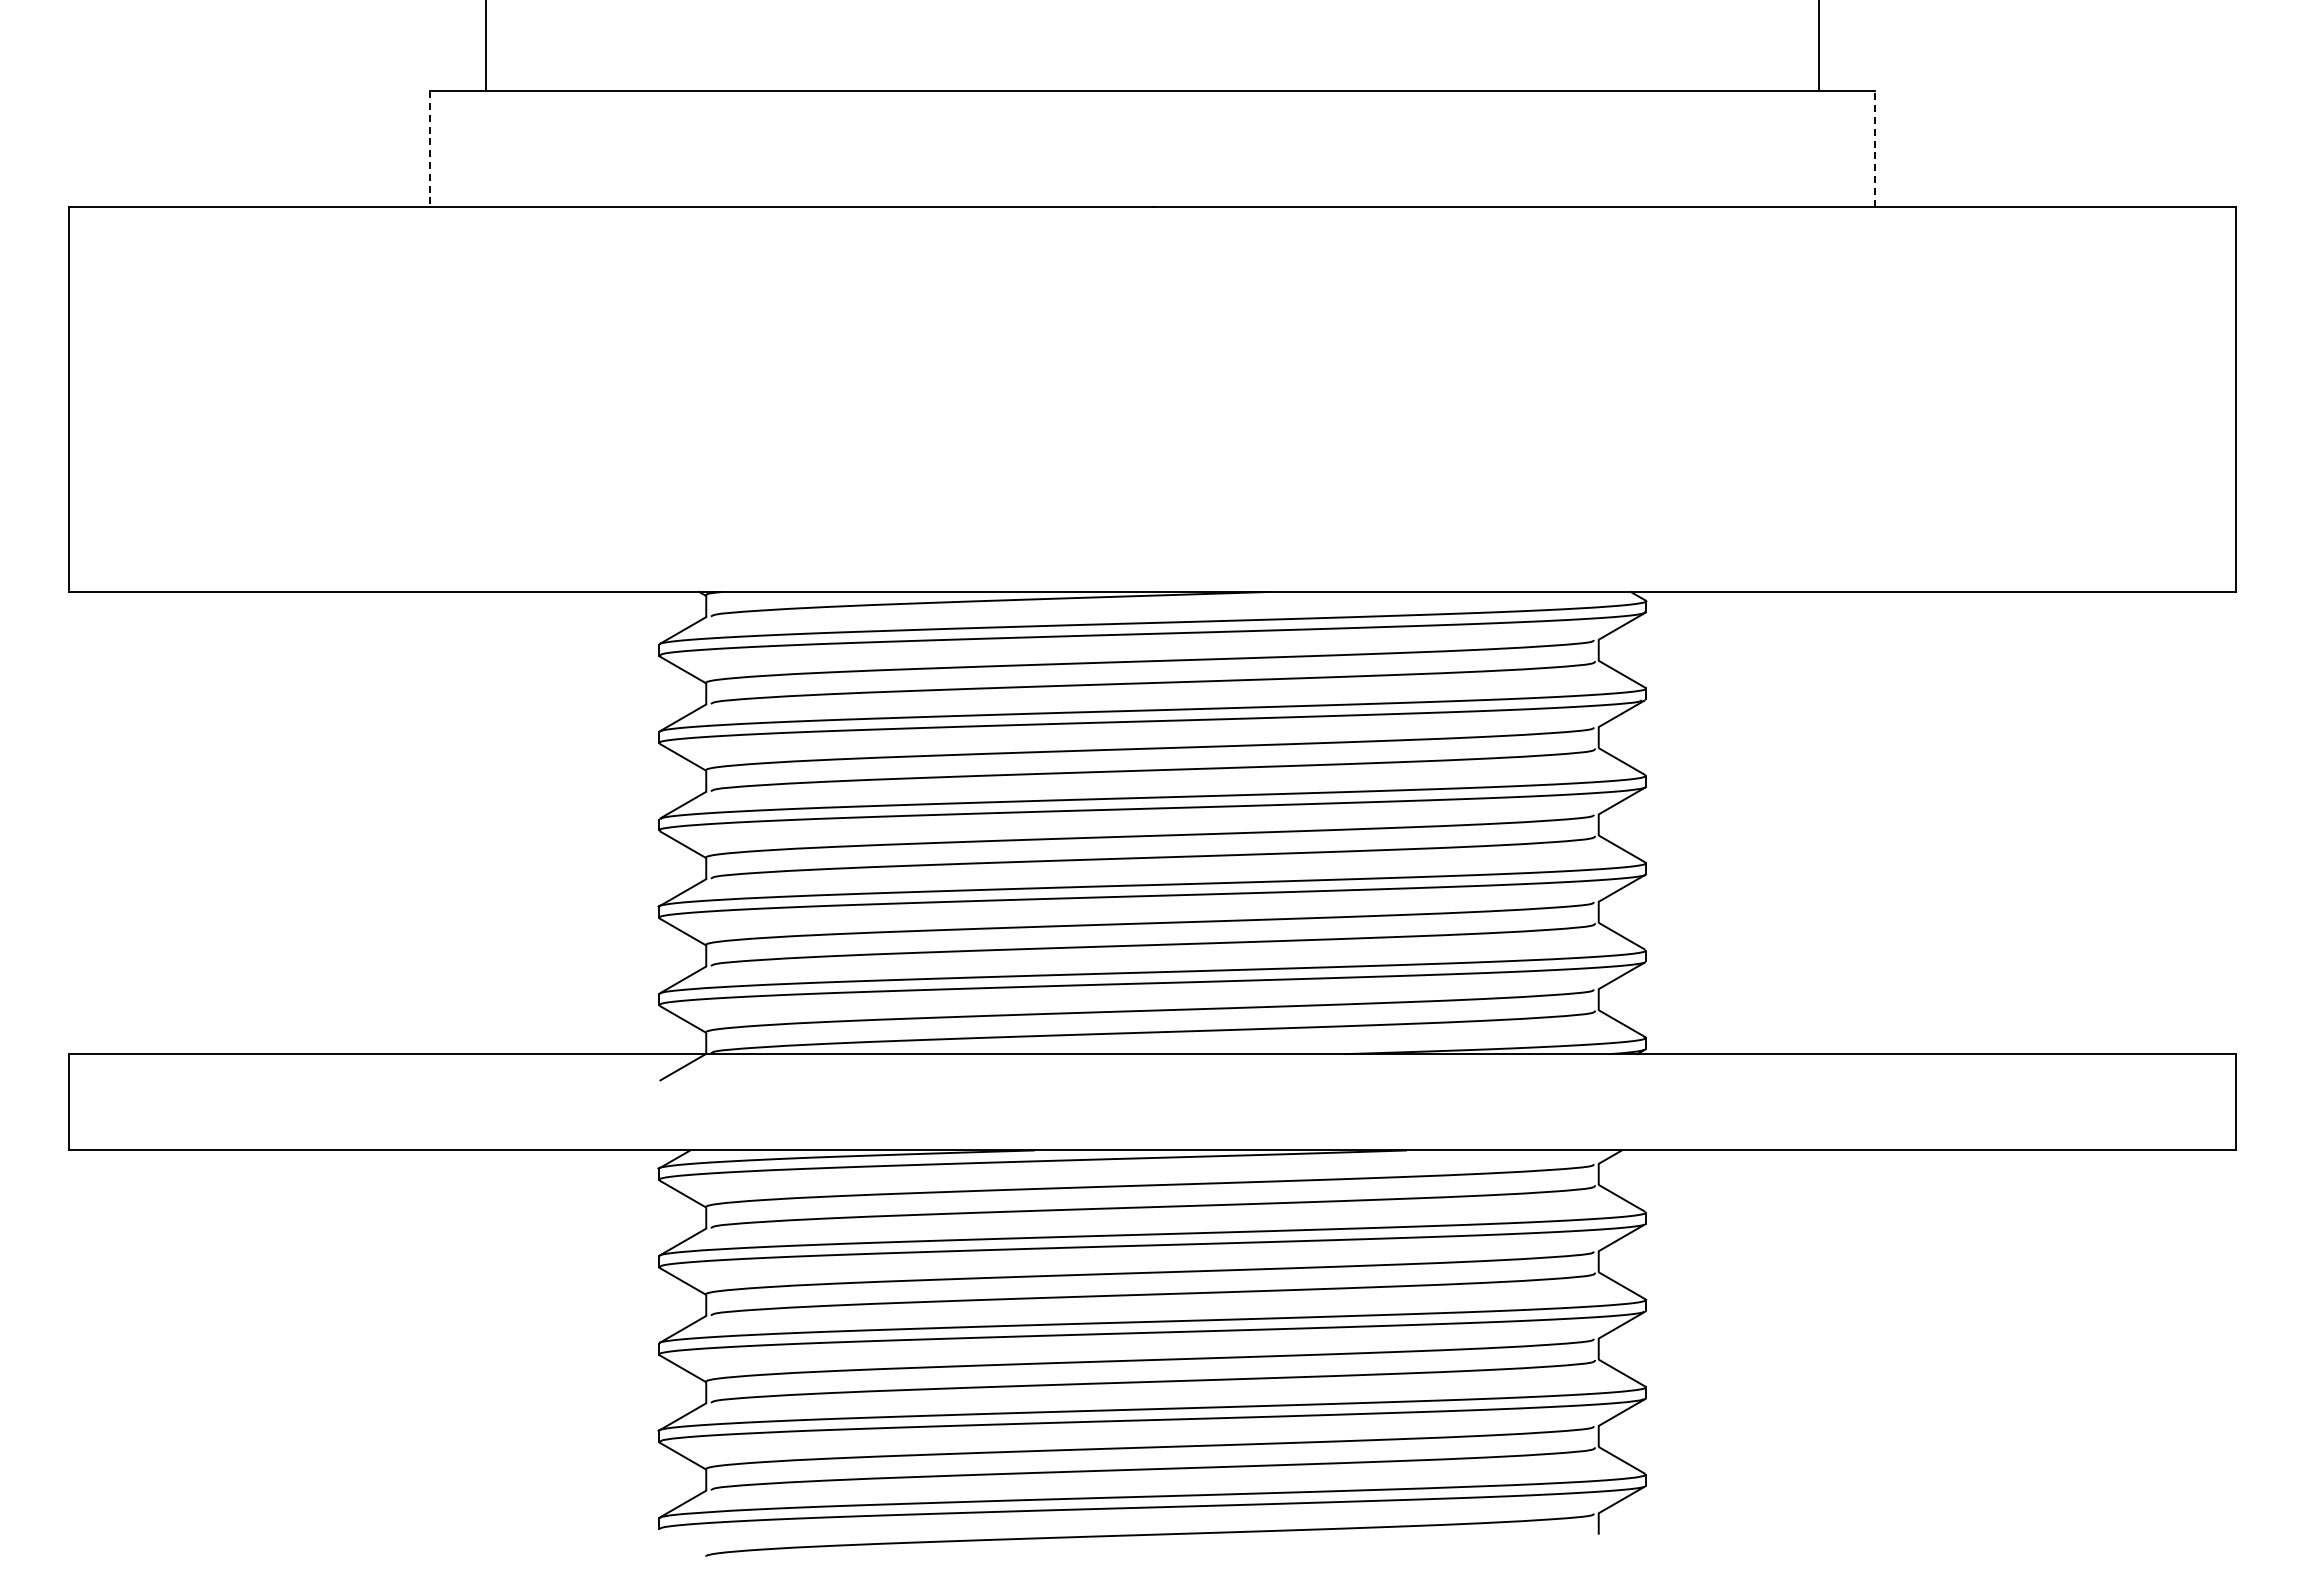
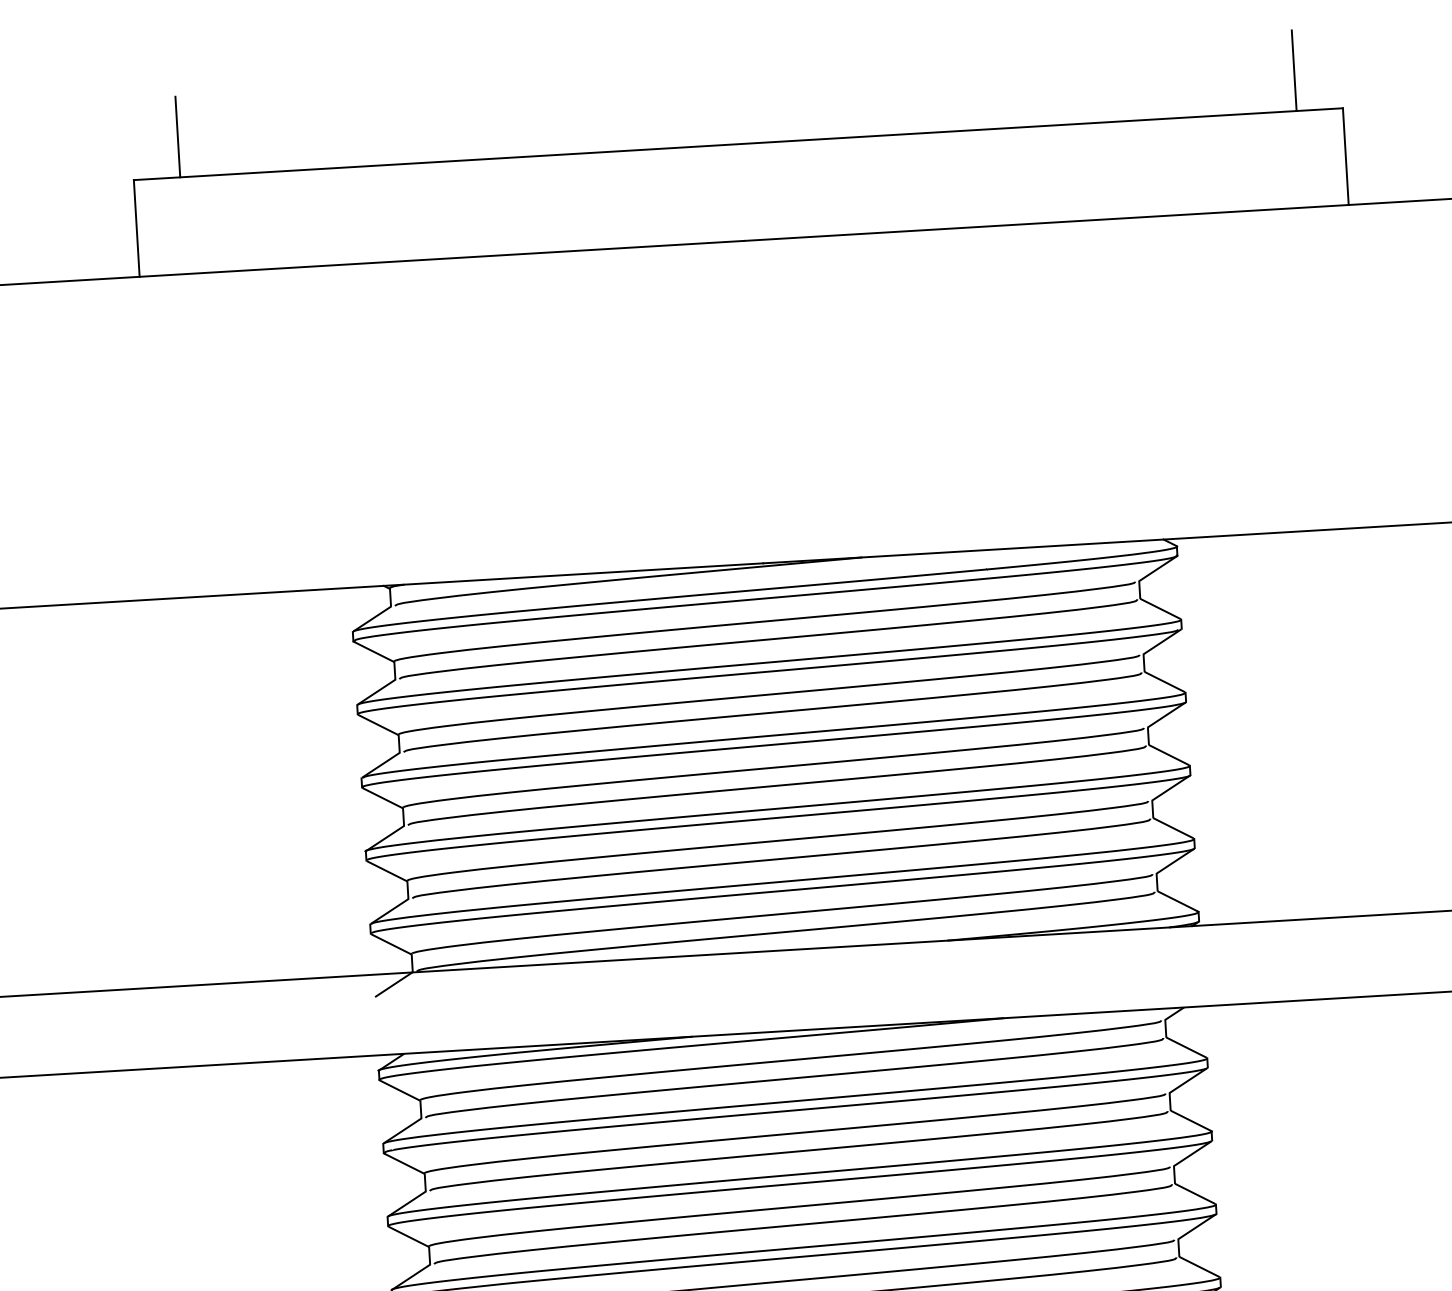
line: (430, 148) -> (136, 228), dashed -> solid
line: (1874, 148) -> (1345, 156), dashed -> solid

